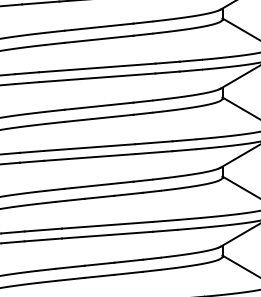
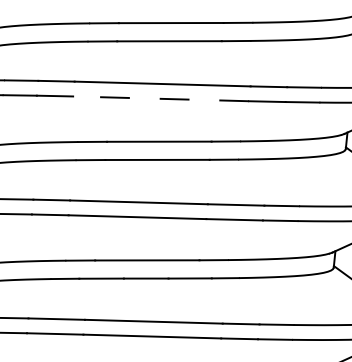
line: (96, 77) -> (159, 98), solid -> dashed

